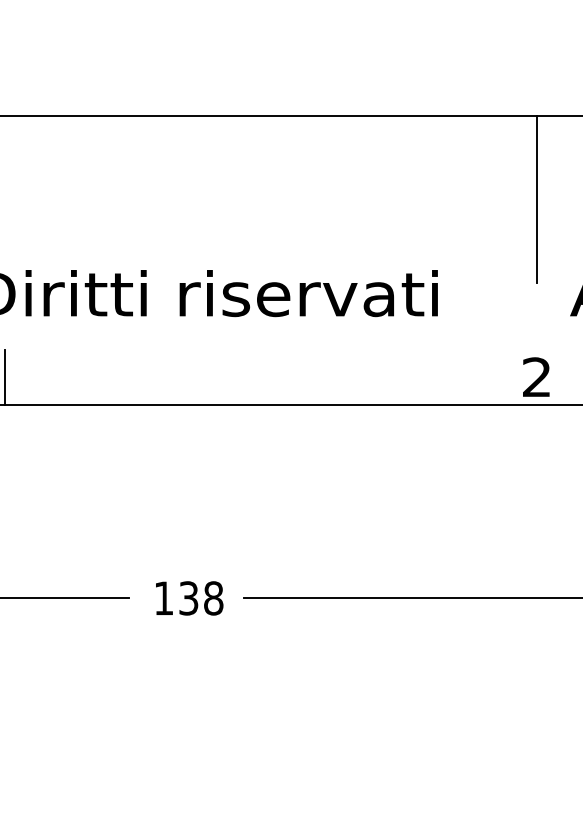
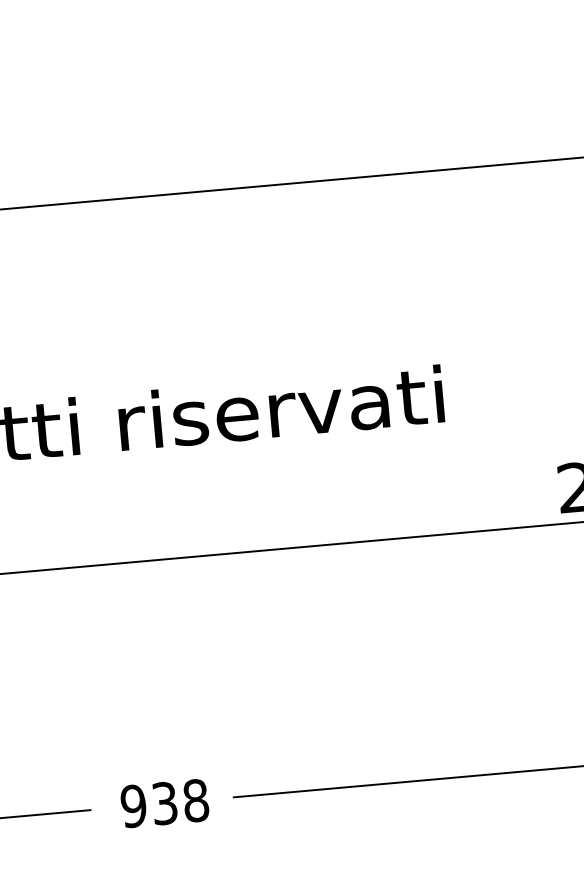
line: (537, 199) -> (557, 264), removed
text: (163, 598) -> (133, 806), 138 -> 938

